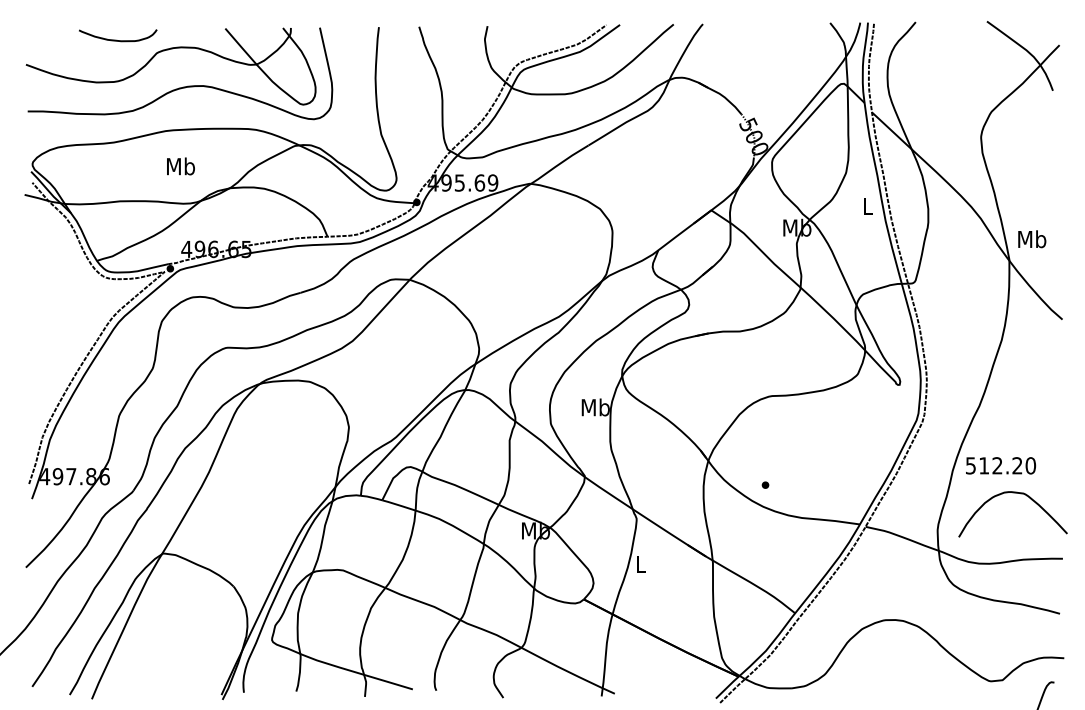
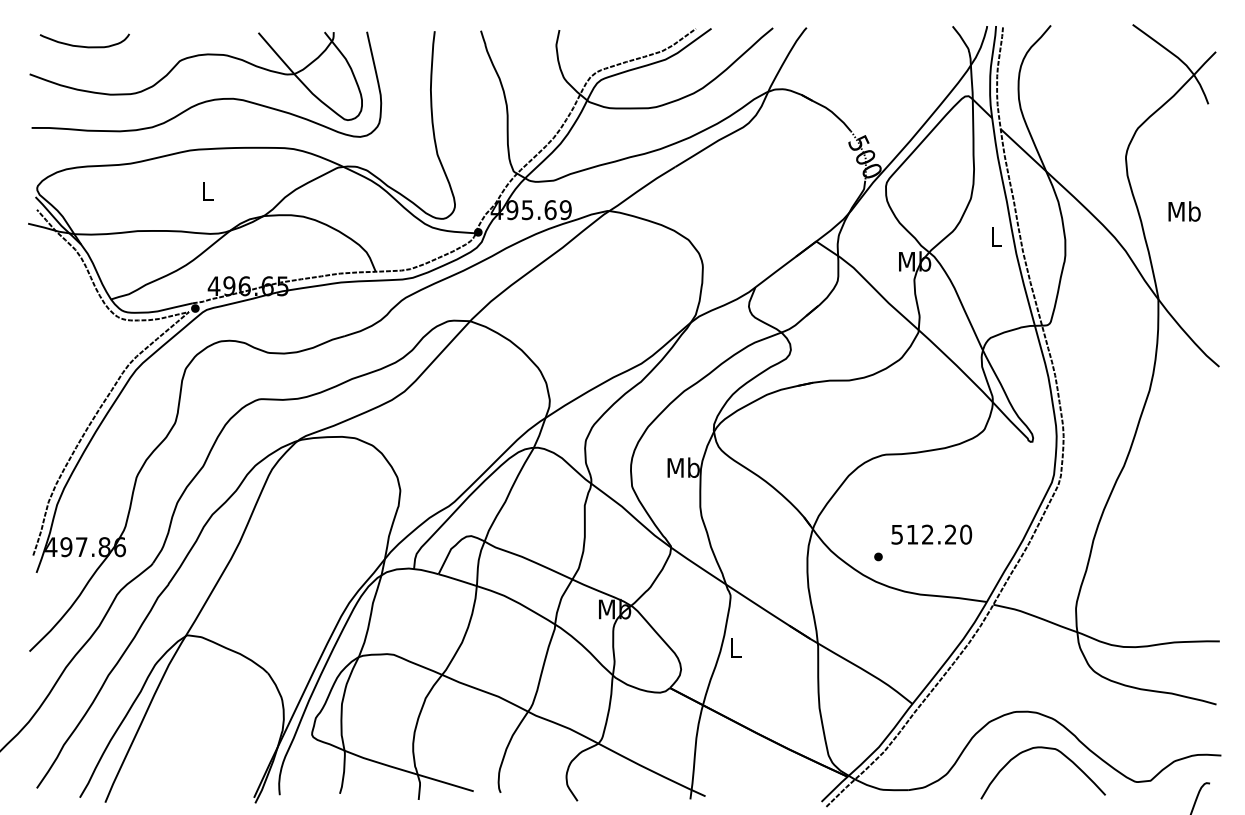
curve: (116, 39) -> (83, 45), moved
text: (180, 166) -> (206, 191), Mb -> L
text: (1032, 239) -> (1184, 211), moved
text: (1001, 465) -> (932, 534), moved
curve: (1012, 493) -> (1042, 748), moved

